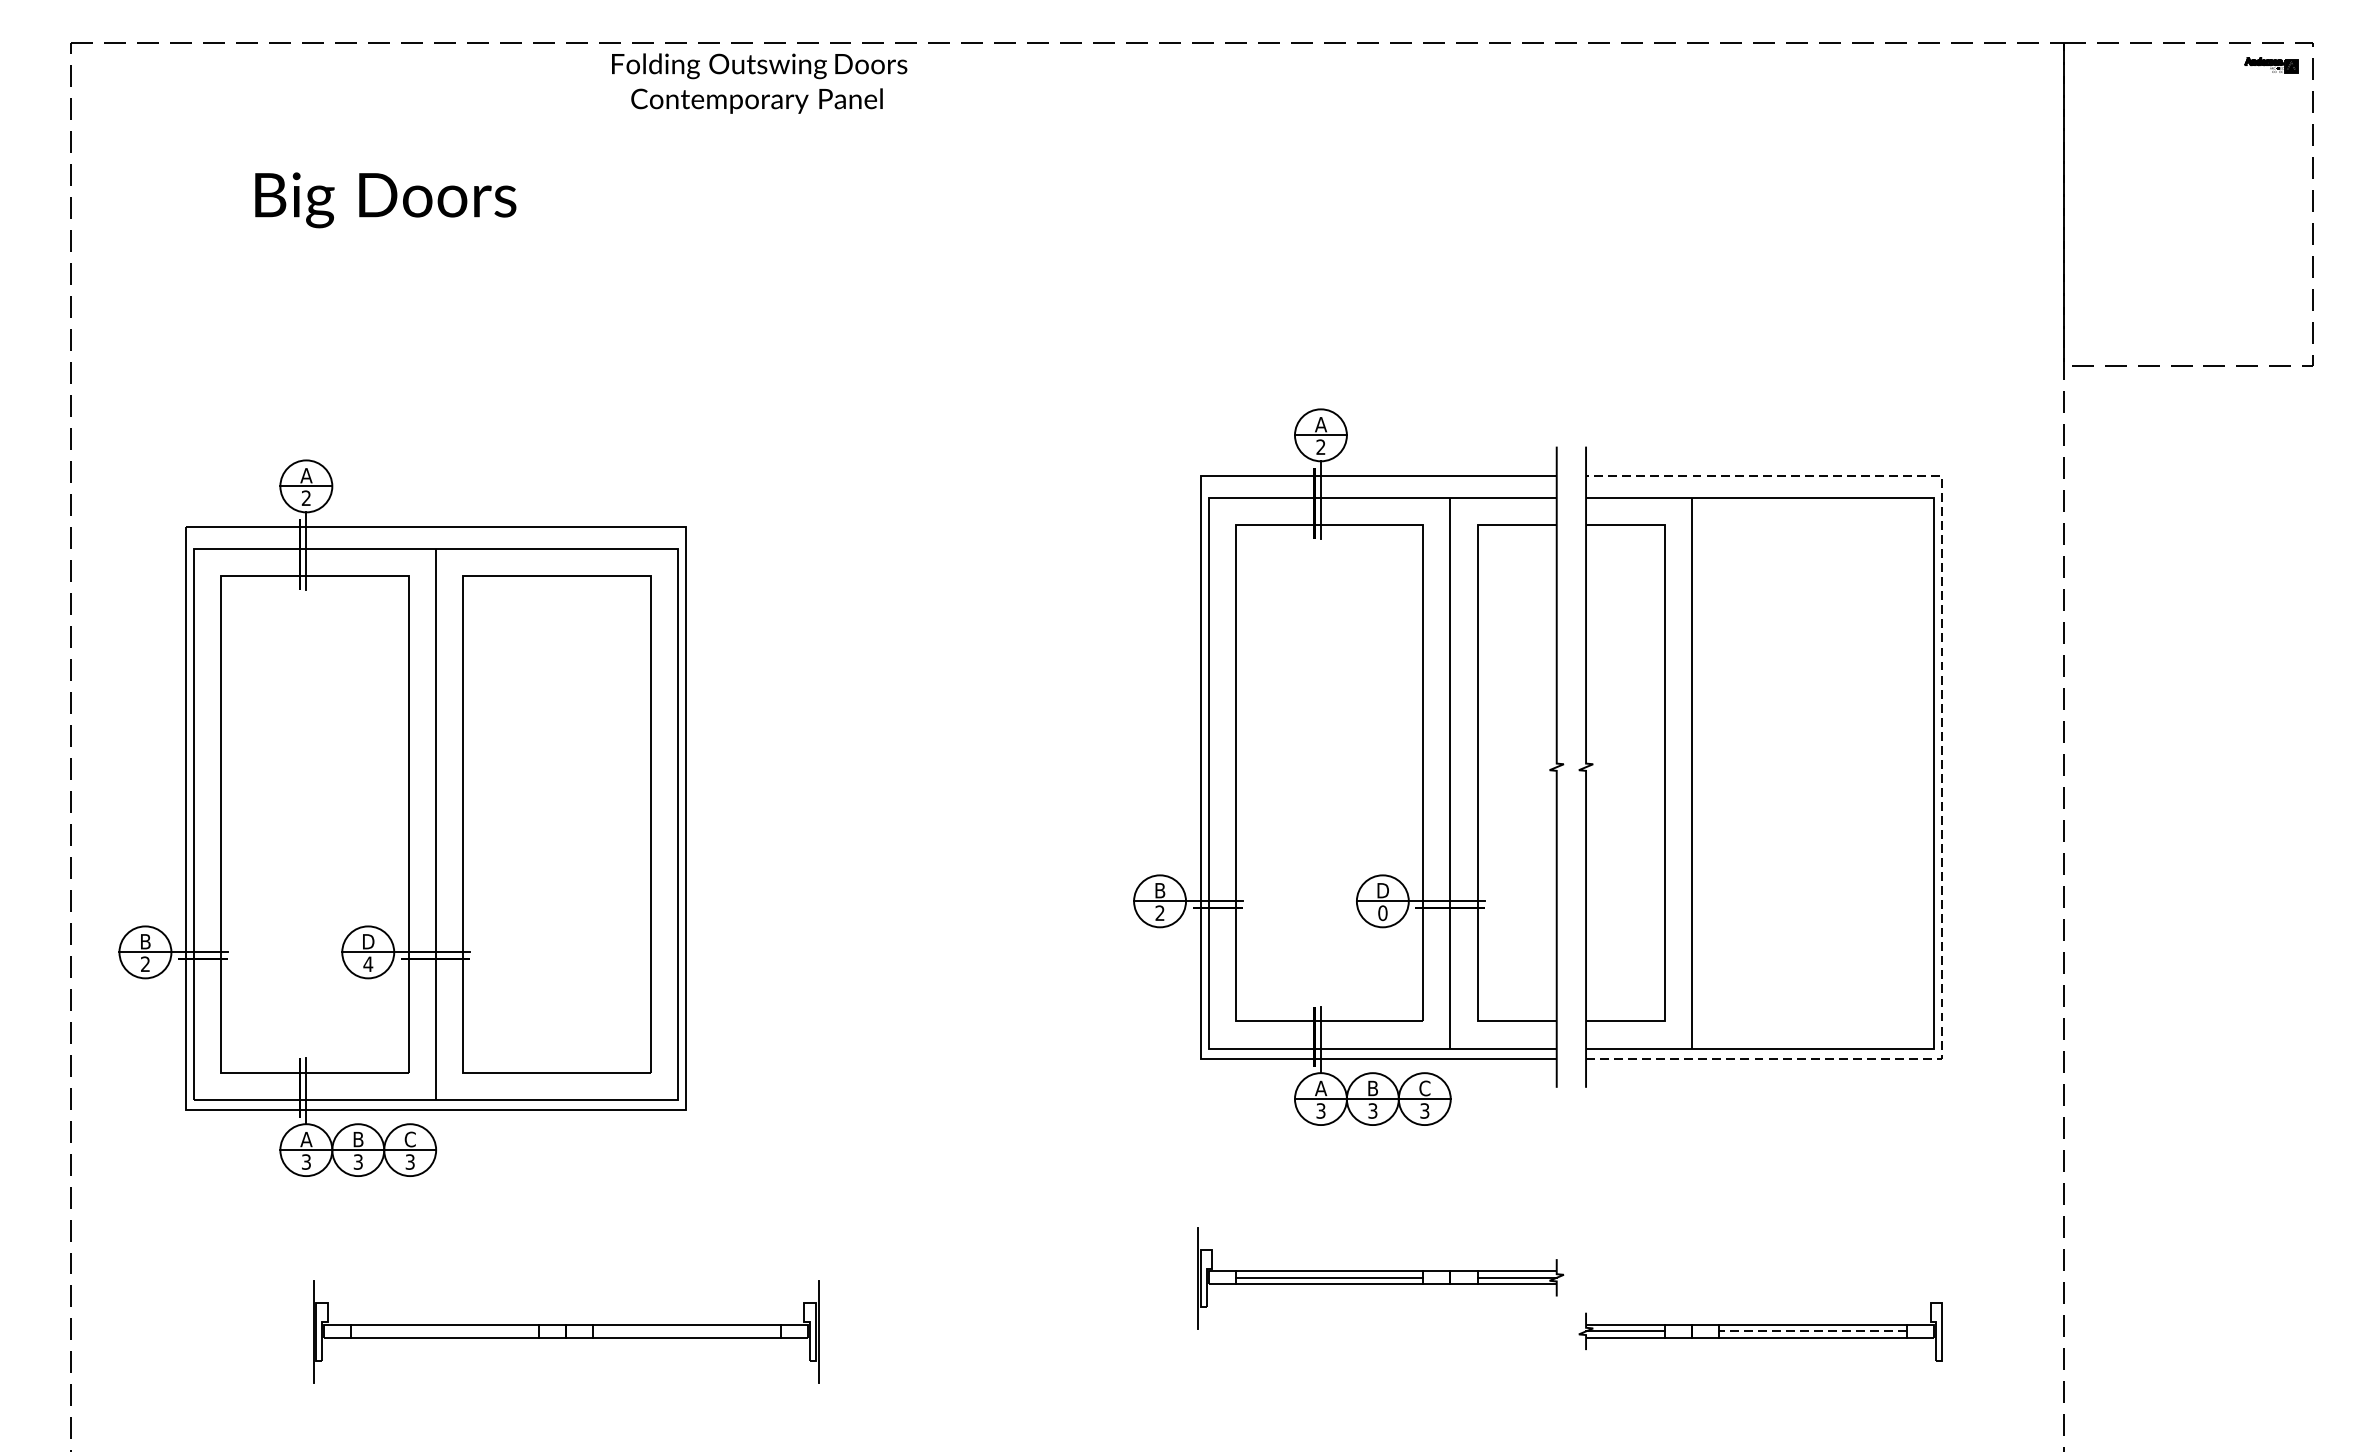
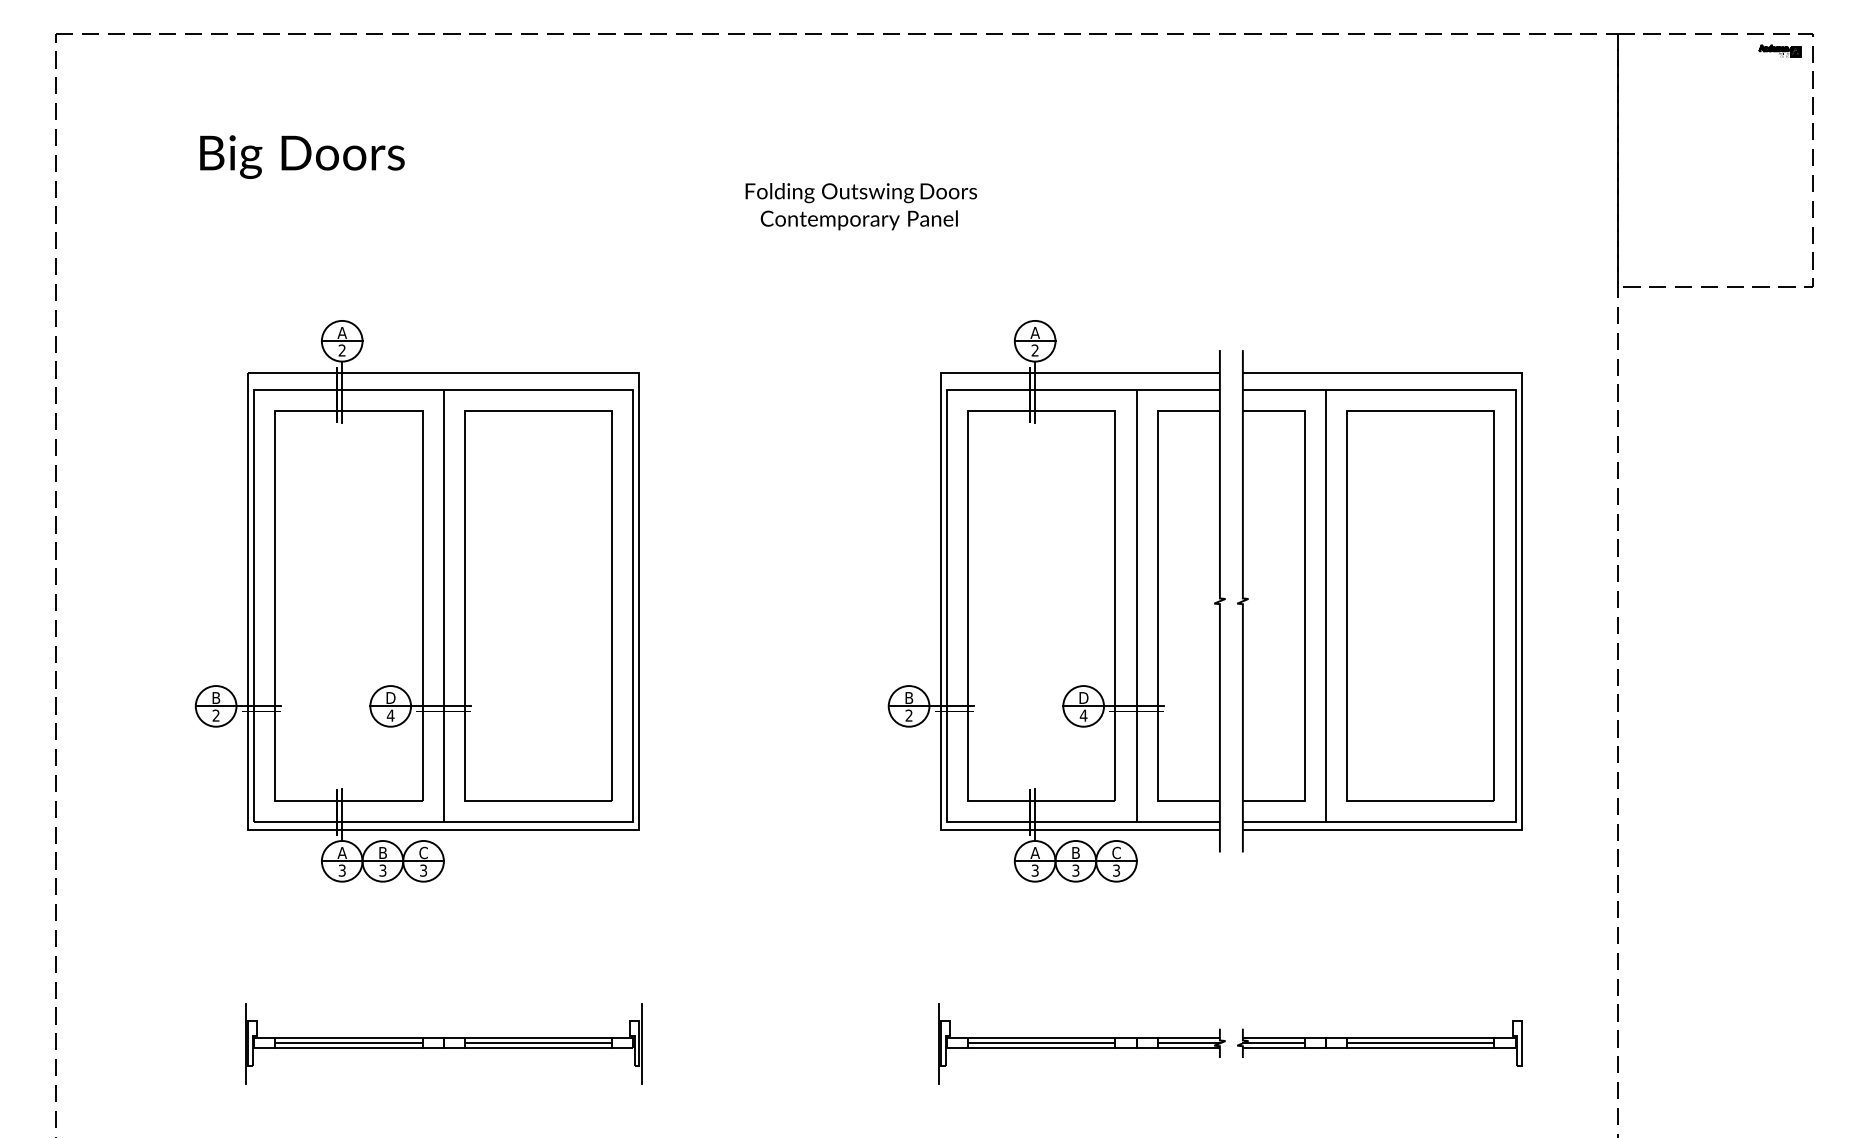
text: (758, 83) -> (860, 206), moved
line: (1941, 766) -> (1521, 600), dashed -> solid
part: (1812, 772) -> (1420, 605), added
part: (401, 818) -> (416, 601), moved
text: (1382, 912) -> (1083, 715), 0 -> 4
part: (1380, 1277) -> (1081, 1043), moved
line: (444, 1331) -> (348, 1043), added
line: (687, 1331) -> (538, 1043), added
line: (1812, 1331) -> (1420, 1043), dashed -> solid

